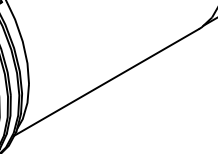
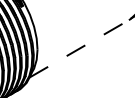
line: (107, 81) -> (79, 48), solid -> dashed

